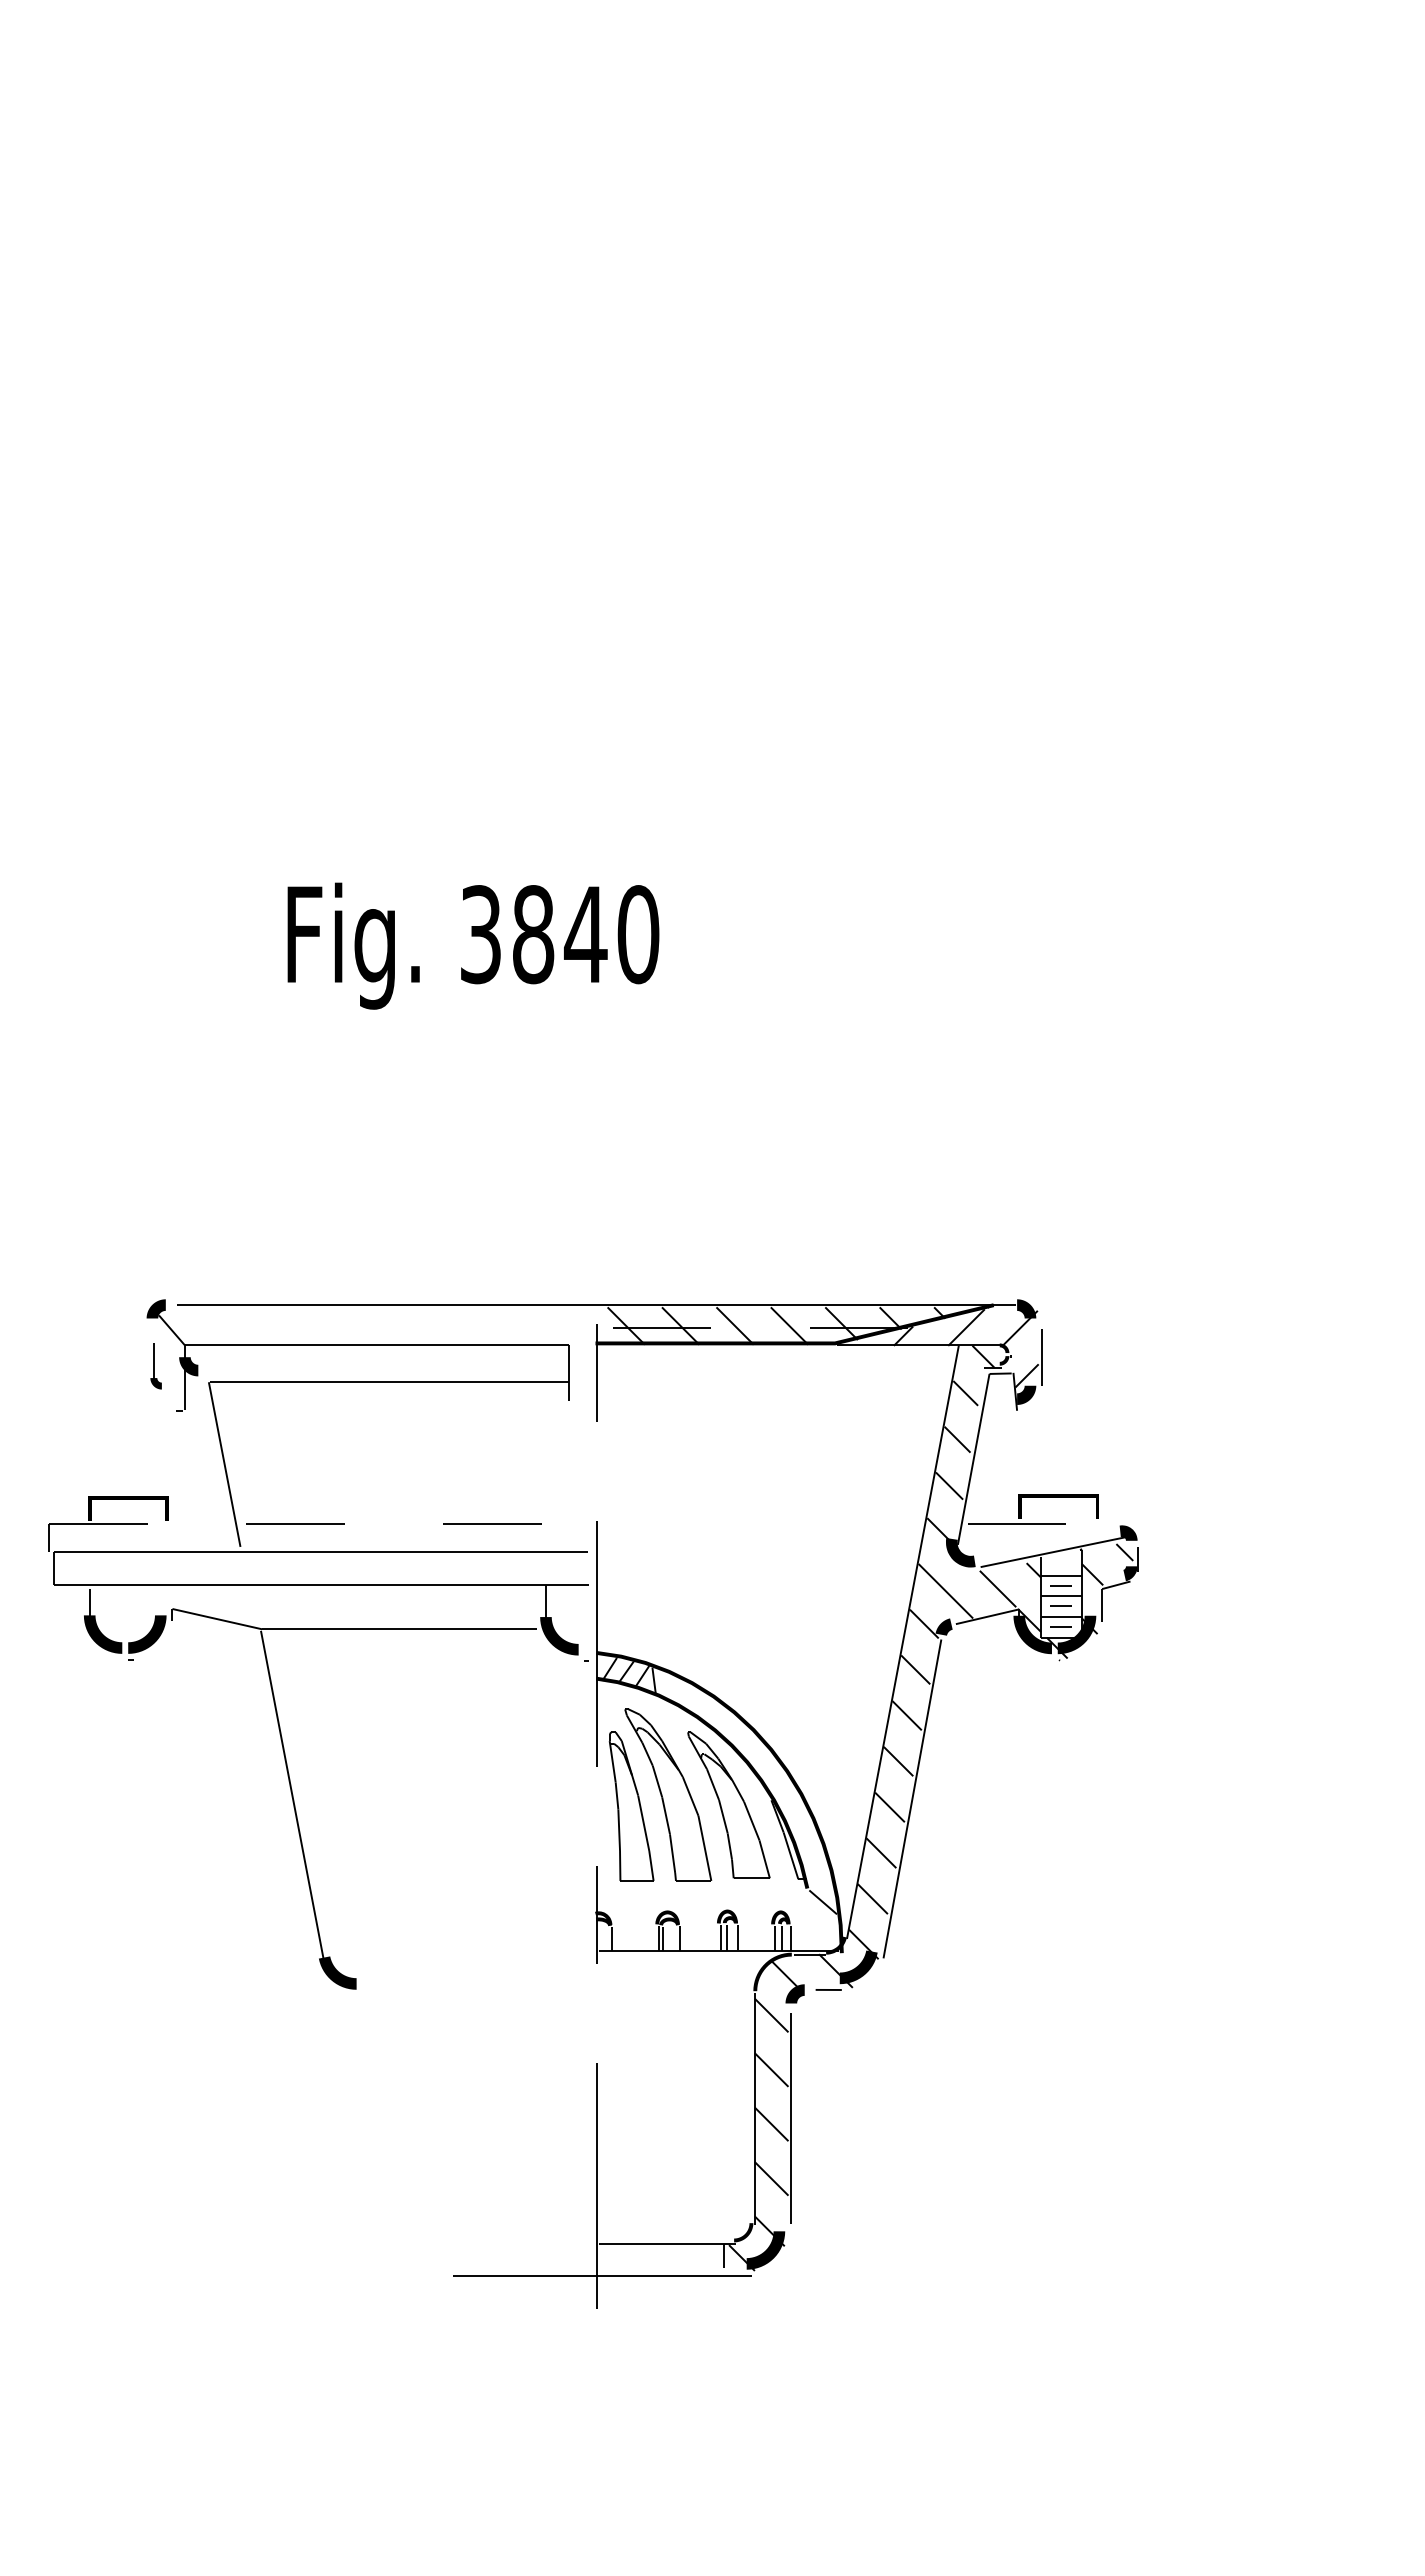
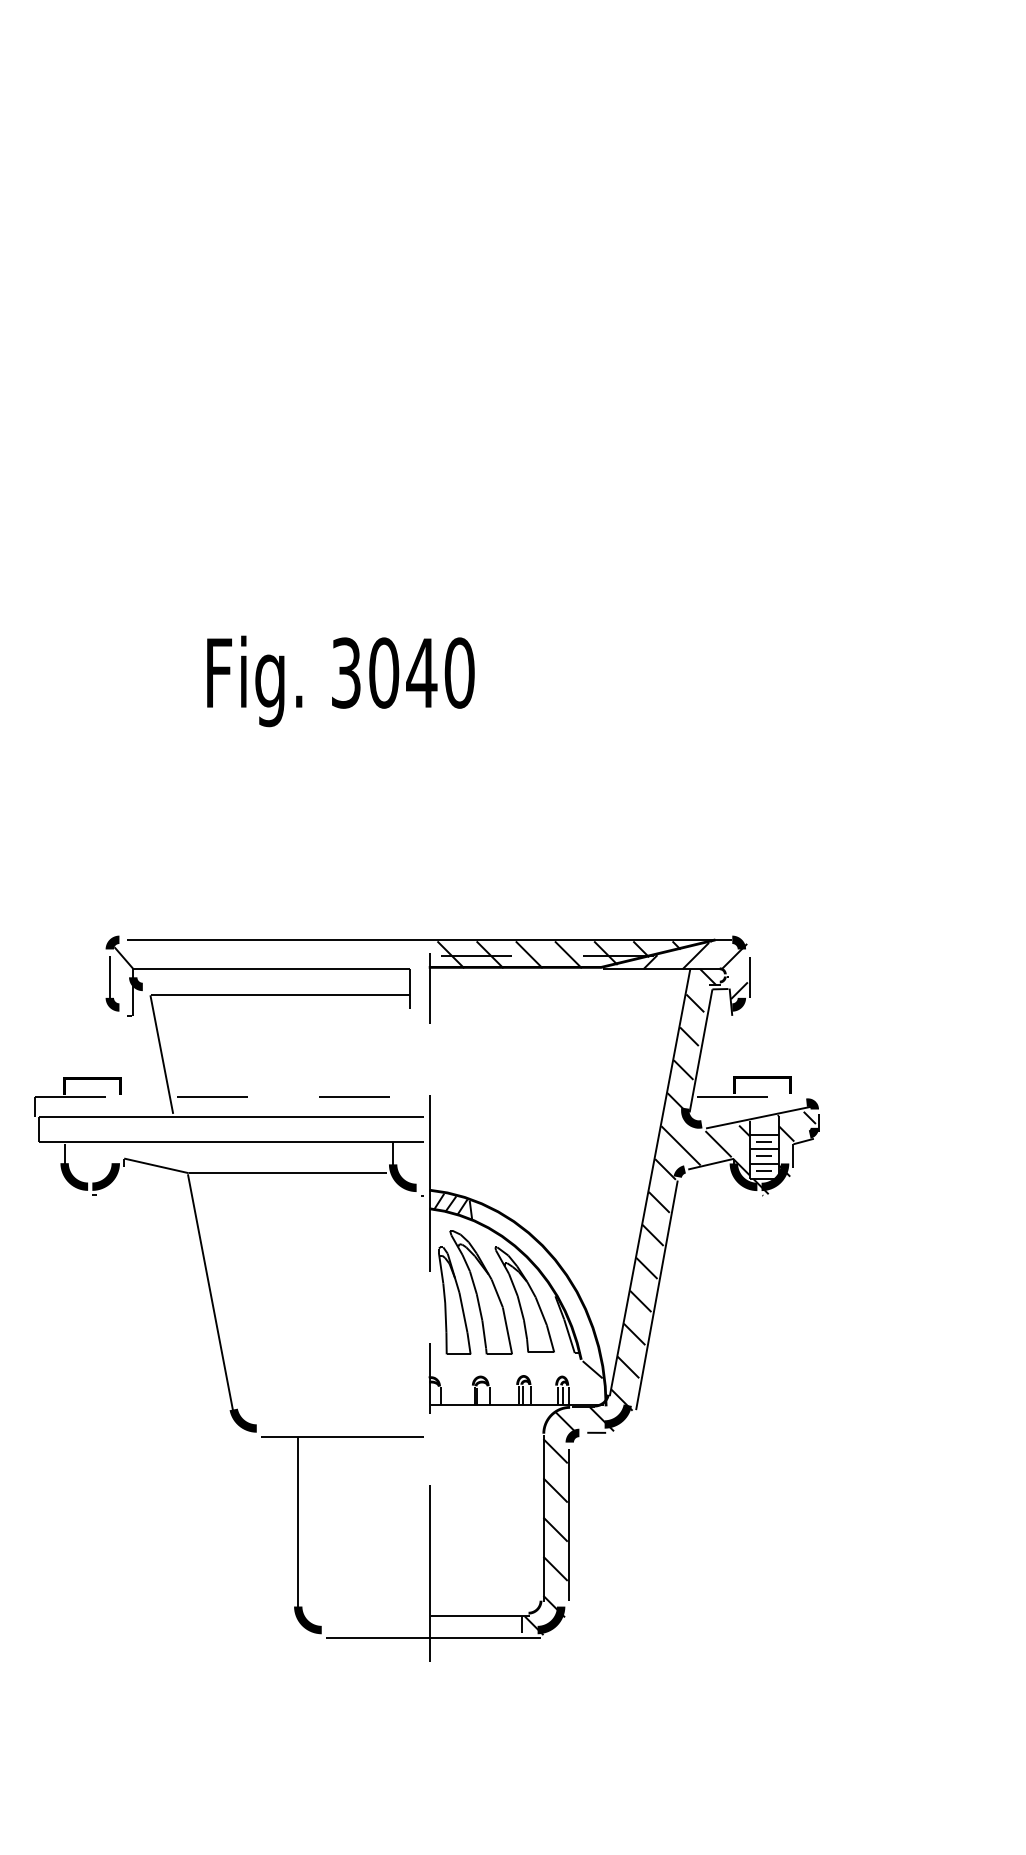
text: (533, 934) -> (384, 673), 3840 -> 3040
part: (155, 1366) -> (112, 984), size x1.67
part: (414, 2132) -> (298, 1535), added

